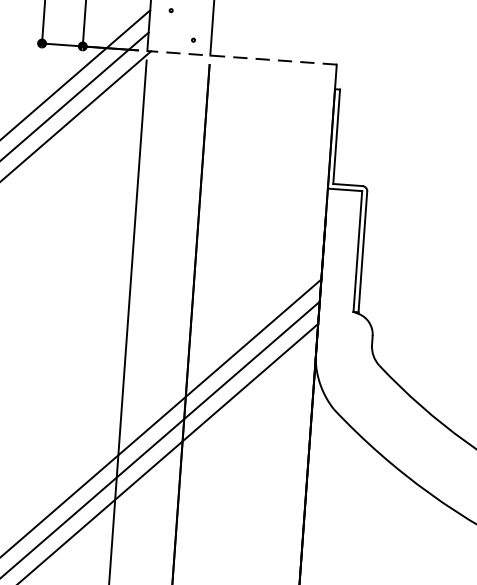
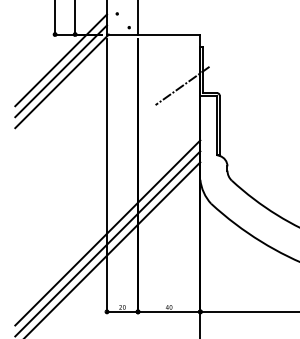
line: (241, 57) -> (153, 34), dashed -> solid
line: (293, 165) -> (182, 85), added

